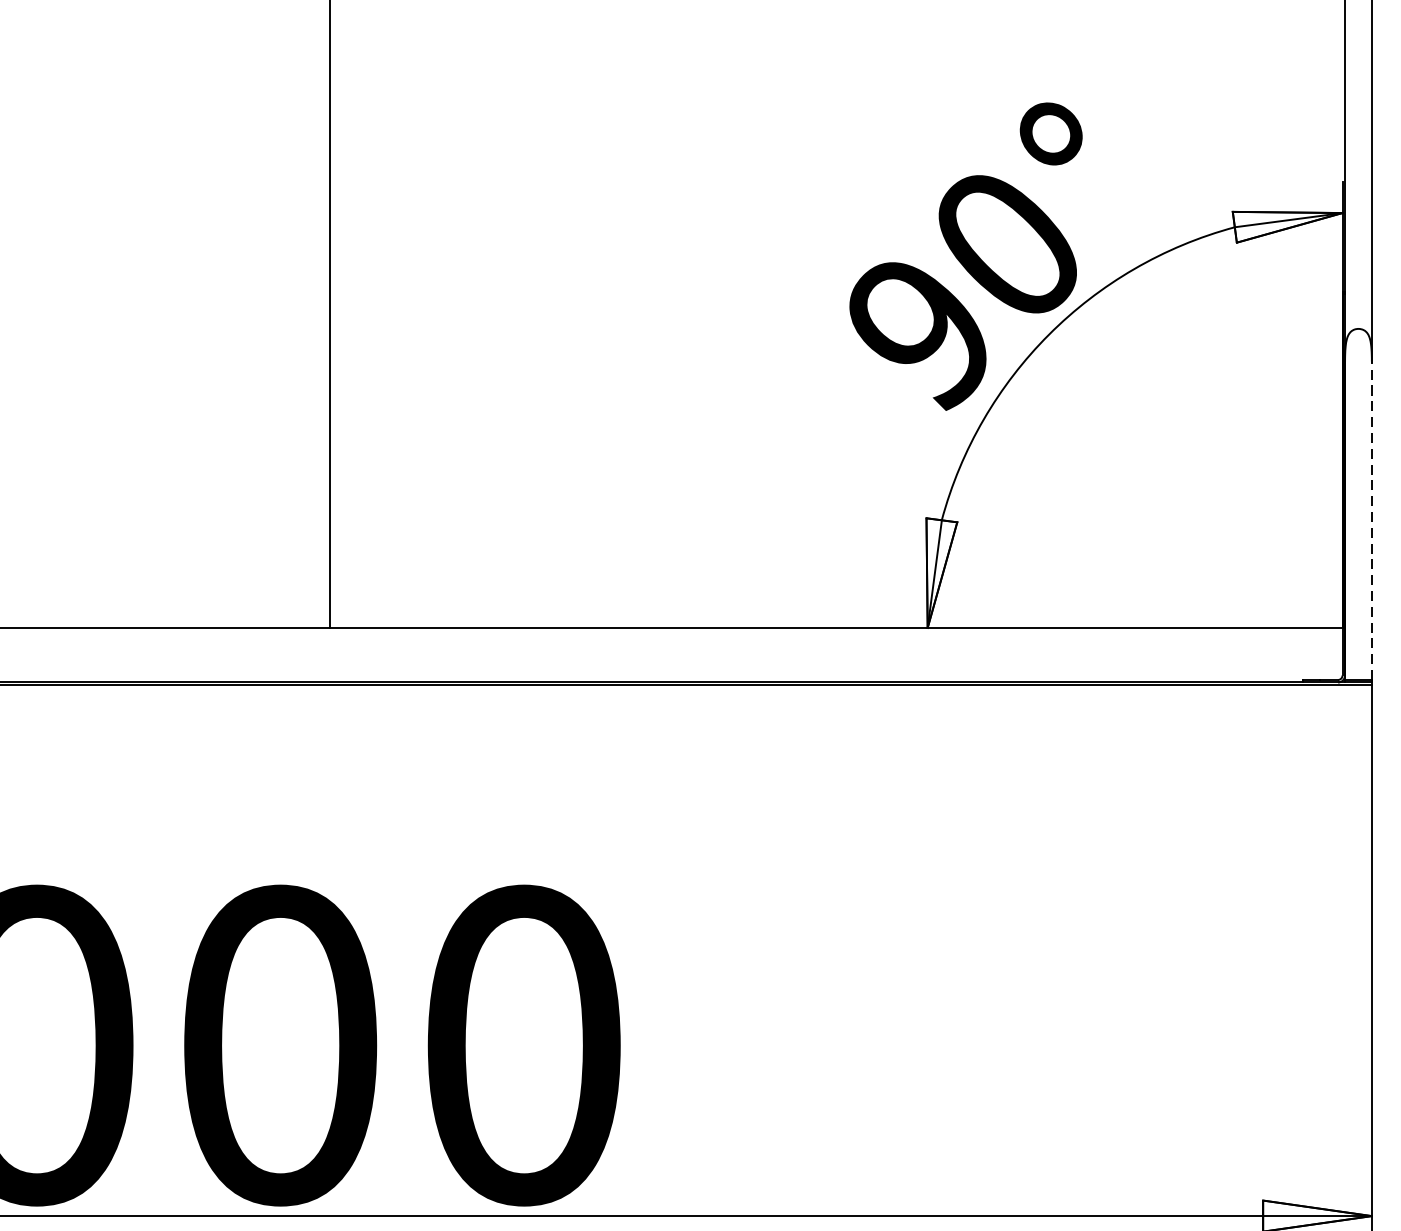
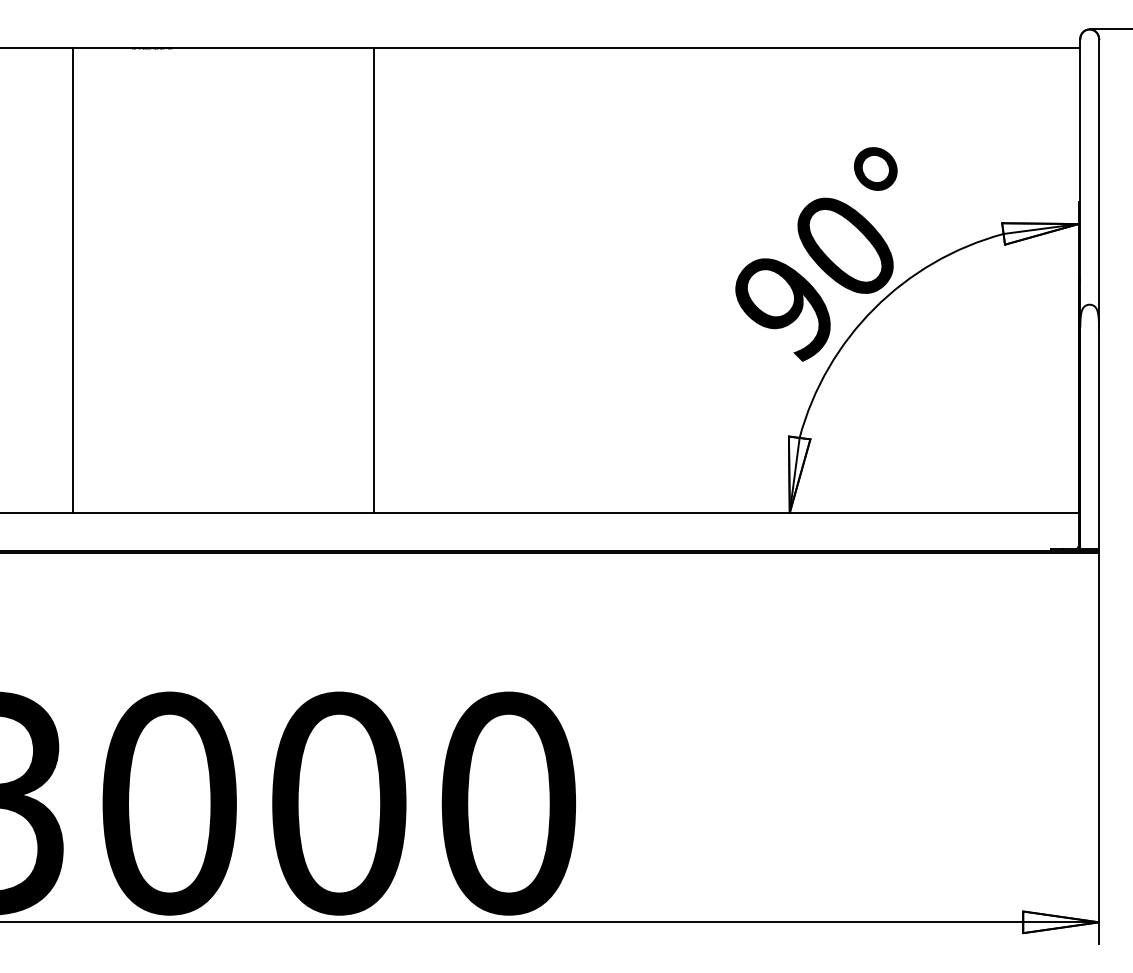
line: (1372, 521) -> (1099, 438), dashed -> solid

